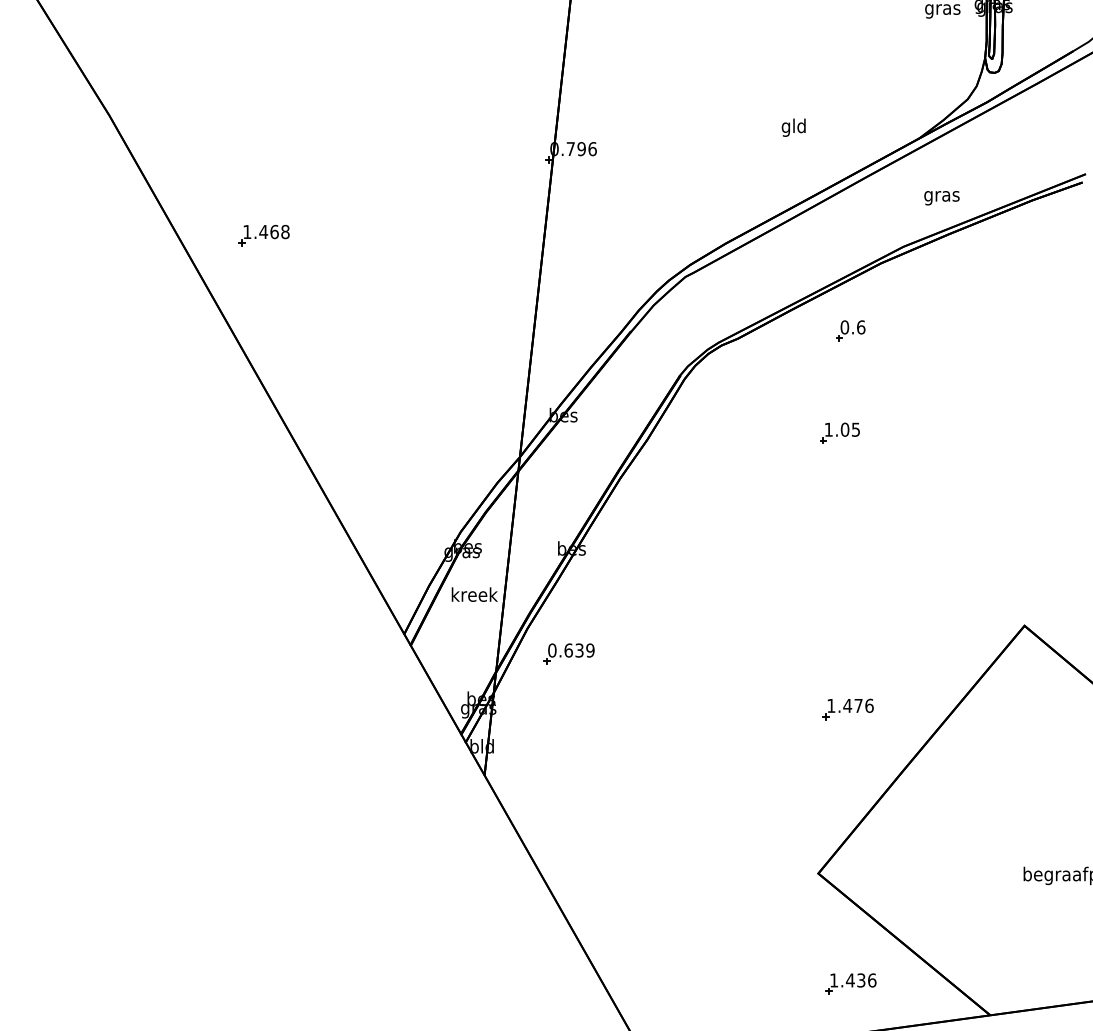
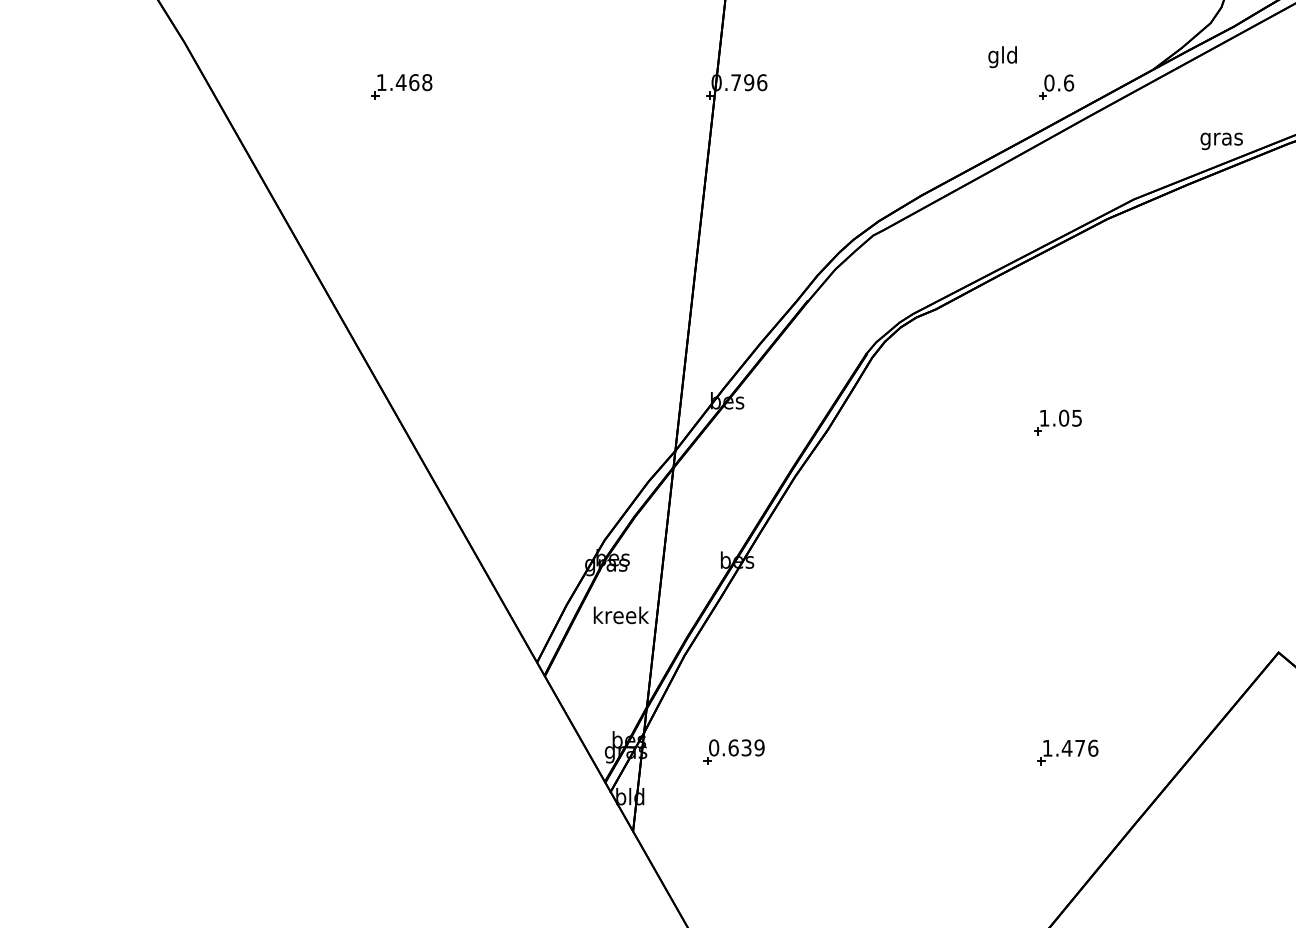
text: (941, 198) -> (1221, 141), moved
part: (263, 235) -> (401, 86), moved
part: (850, 330) -> (1056, 86), moved
part: (568, 653) -> (733, 751), moved

